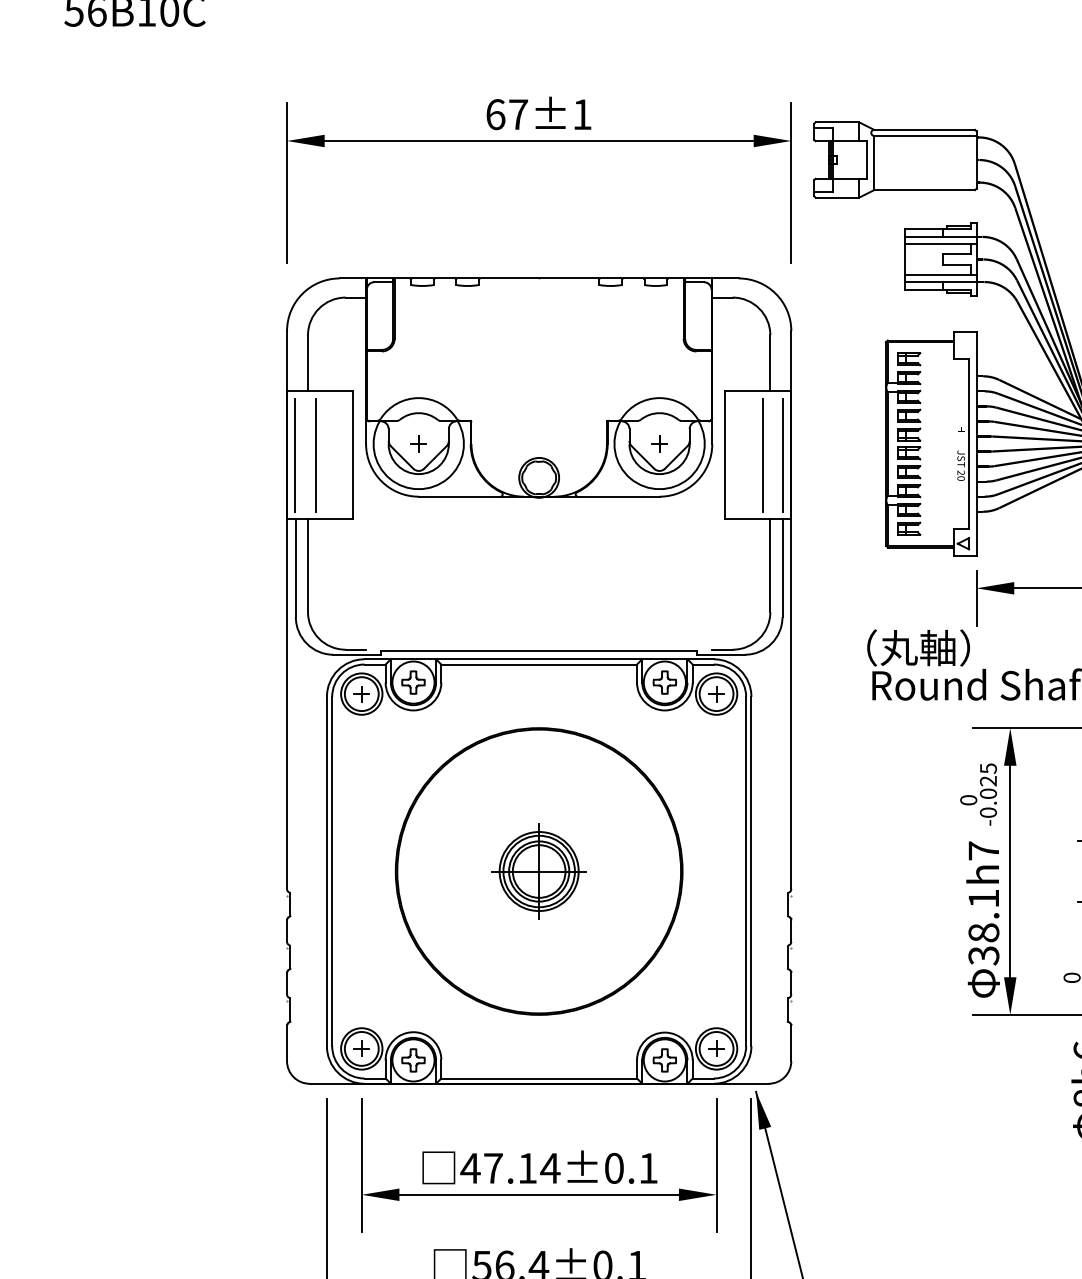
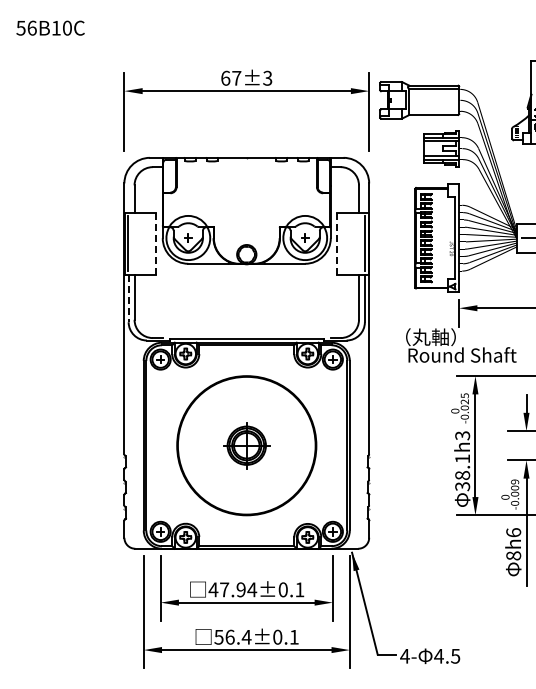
text: (581, 112) -> (267, 77), 67±1 -> 67±3
line: (316, 454) -> (138, 243), removed
line: (763, 454) -> (355, 243), removed
line: (353, 456) -> (156, 244), solid -> dashed
line: (726, 456) -> (337, 244), solid -> dashed
line: (295, 568) -> (128, 298), solid -> dashed
text: (983, 850) -> (462, 435), 38.1h7 -> 38.1h3
text: (526, 1167) -> (240, 589), 47.14±0.1 -> 47.94±0.1

